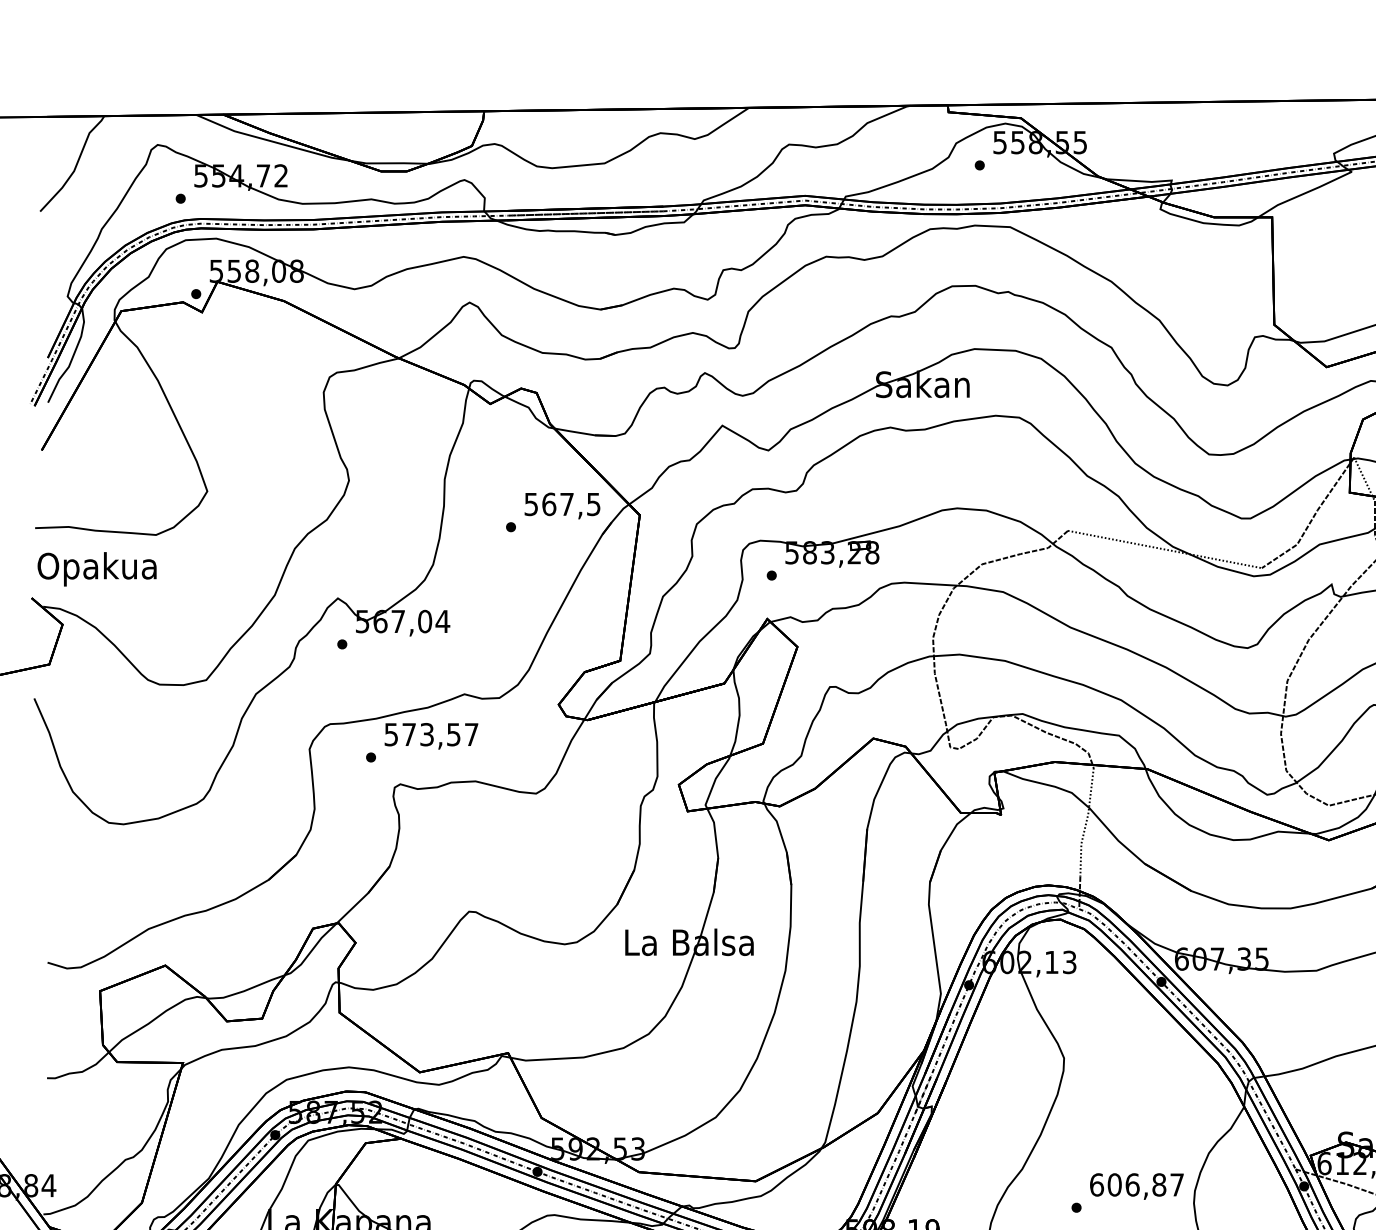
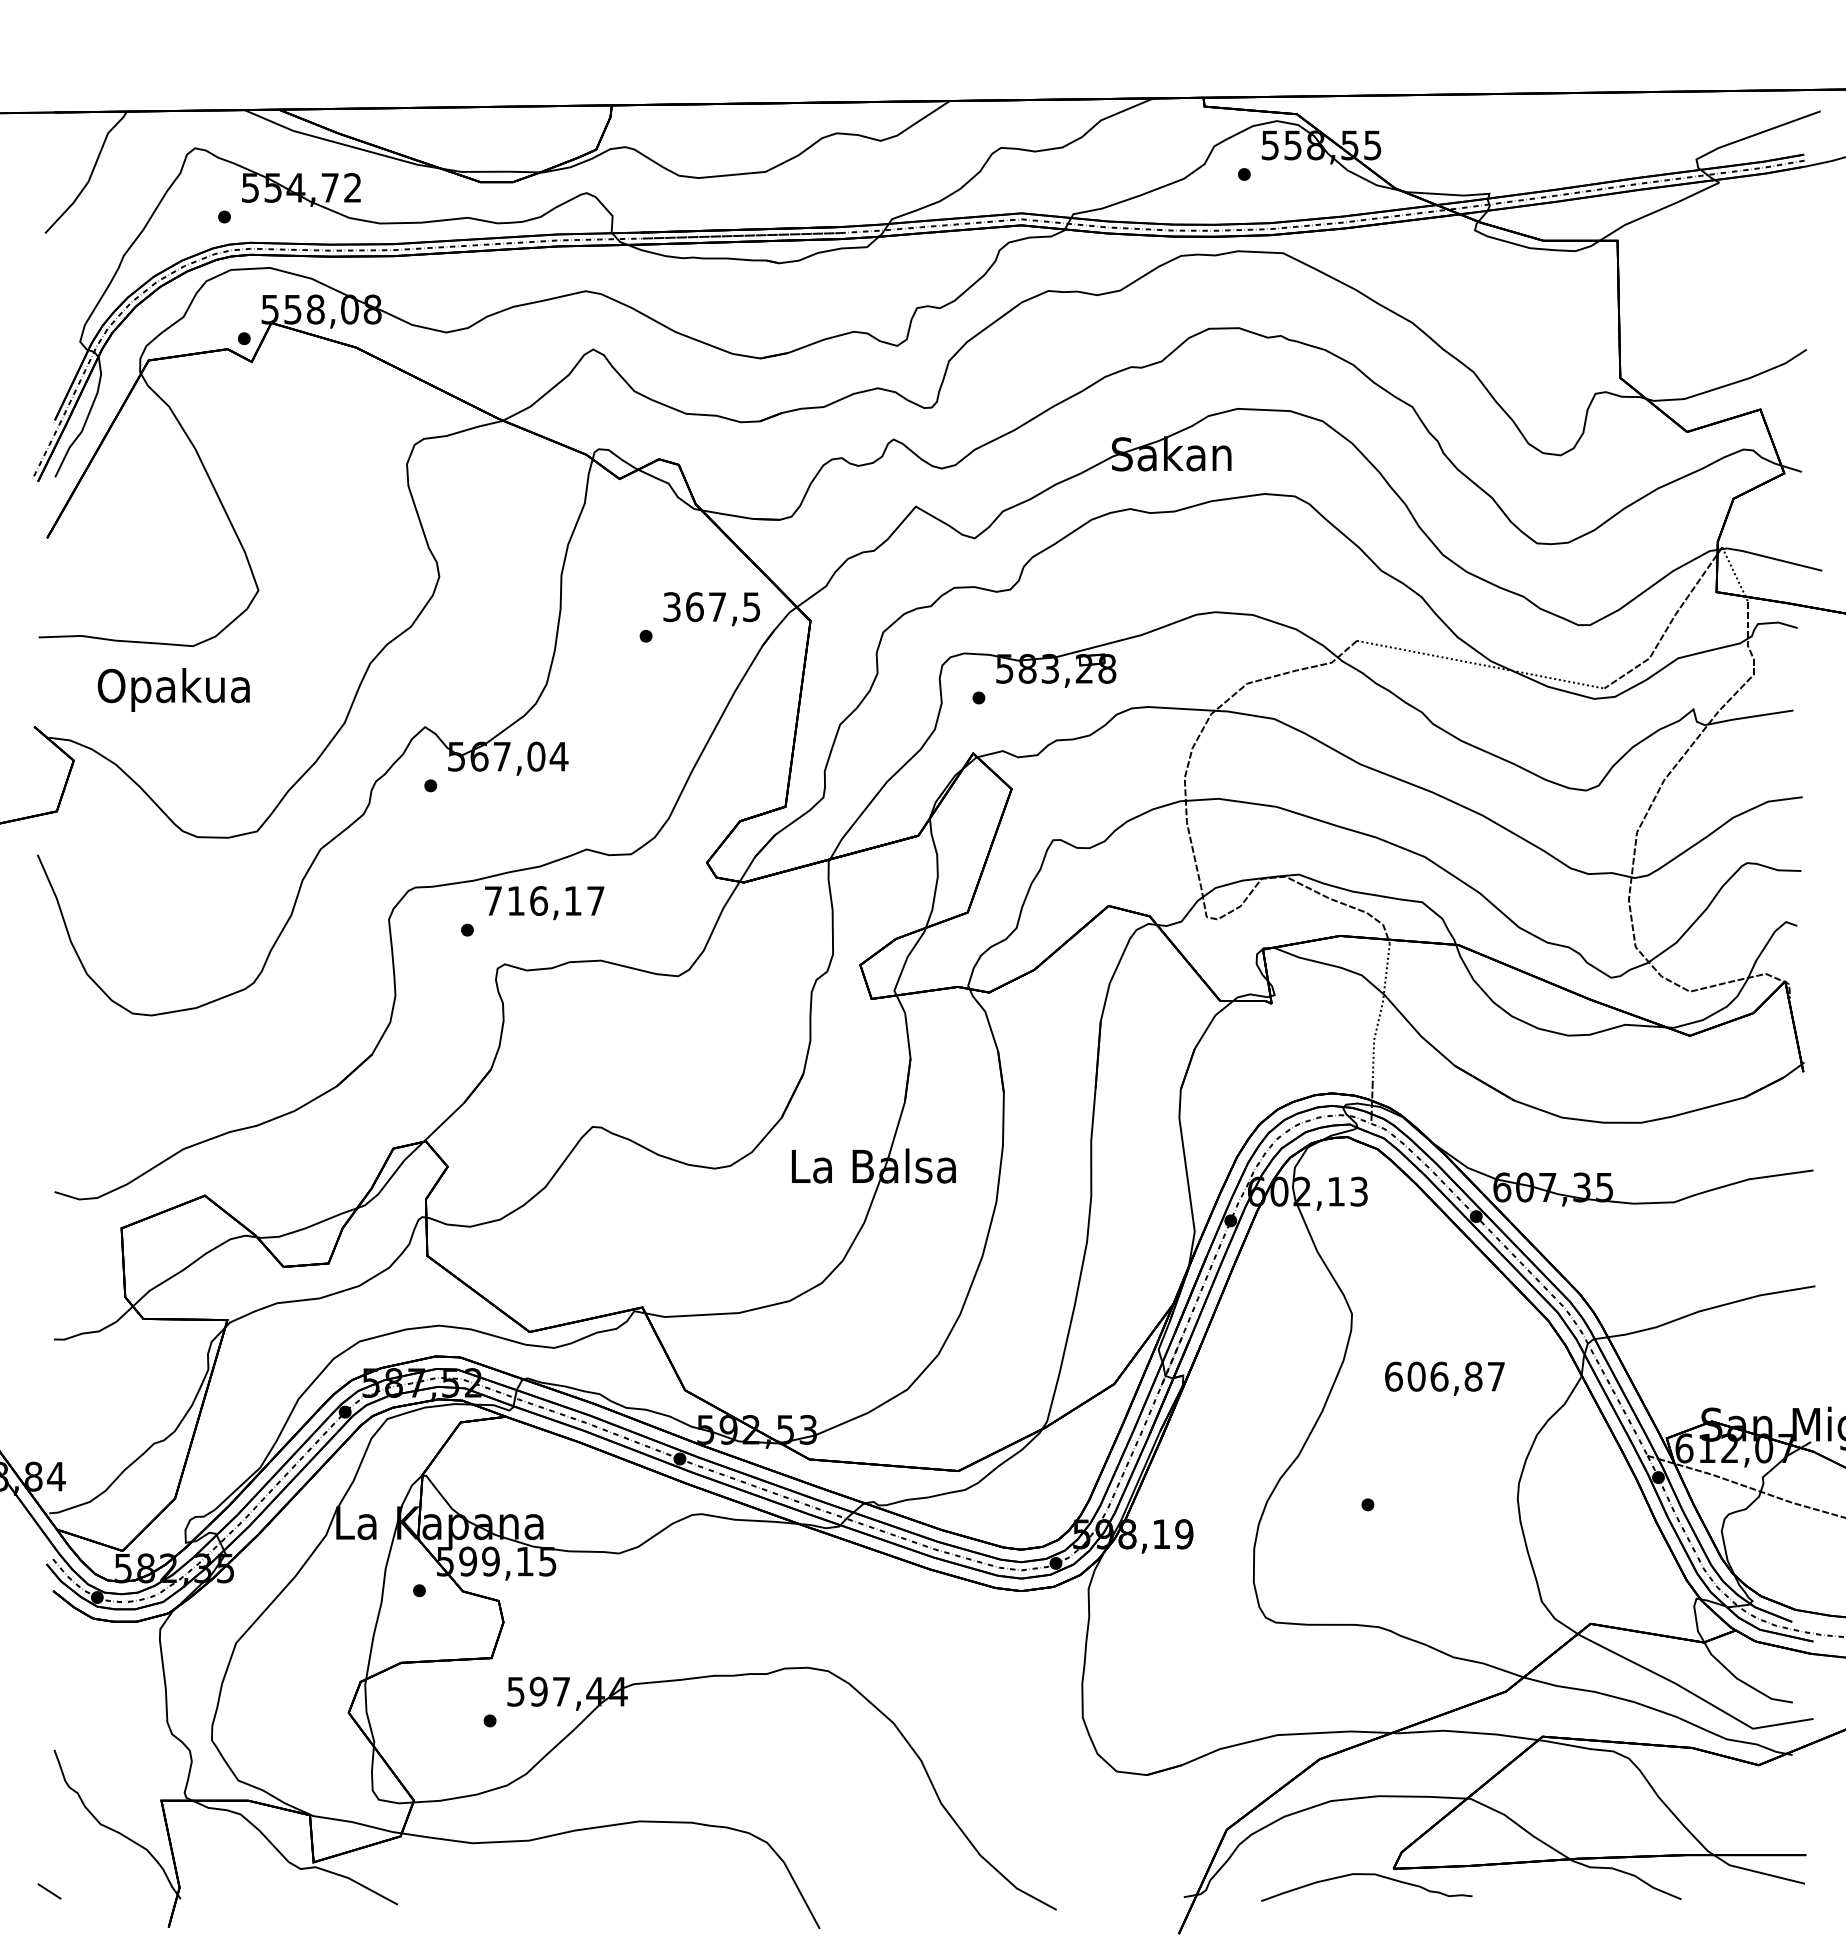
text: (531, 503) -> (672, 606), 567,5 -> 367,5
text: (96, 568) -> (173, 689), moved
text: (422, 735) -> (532, 901), 573,57 -> 716,17
text: (1136, 1186) -> (1444, 1378), moved

